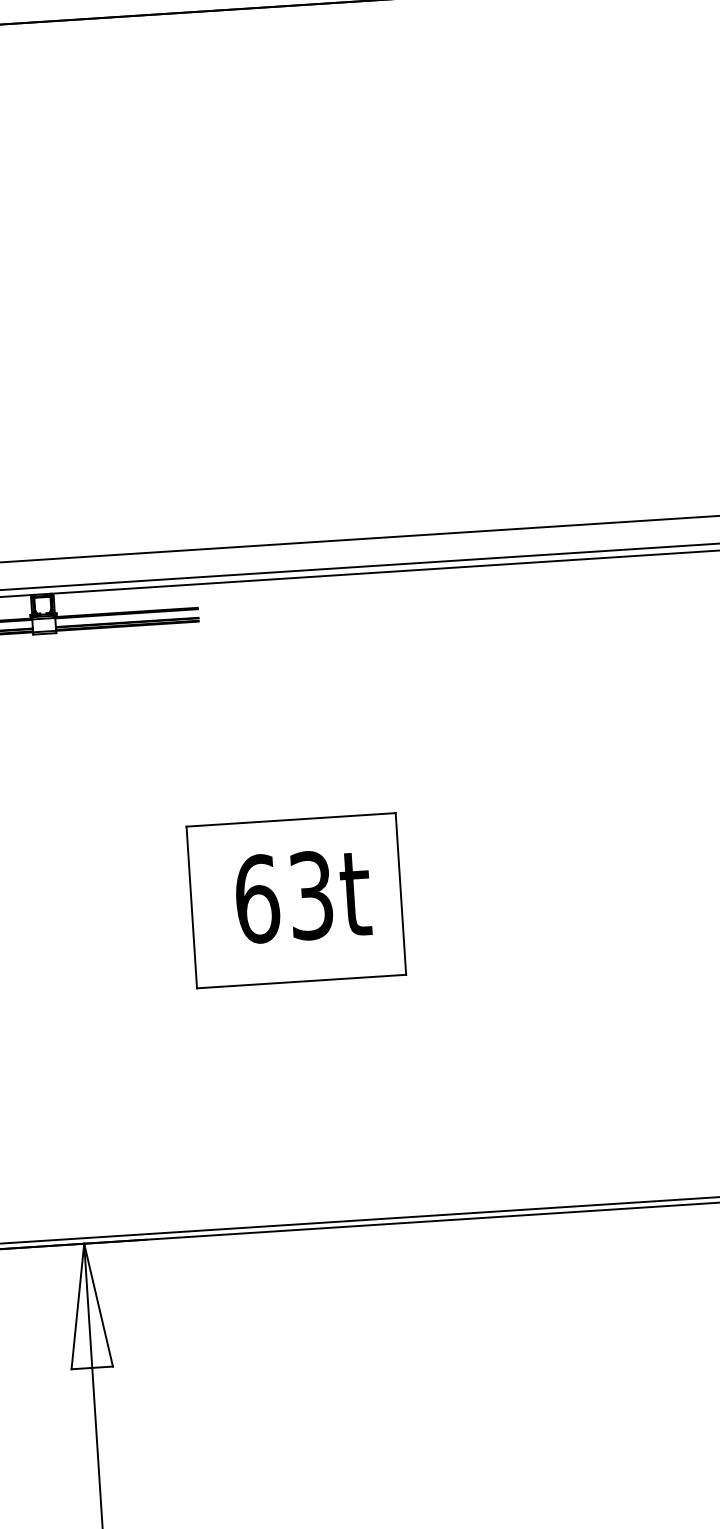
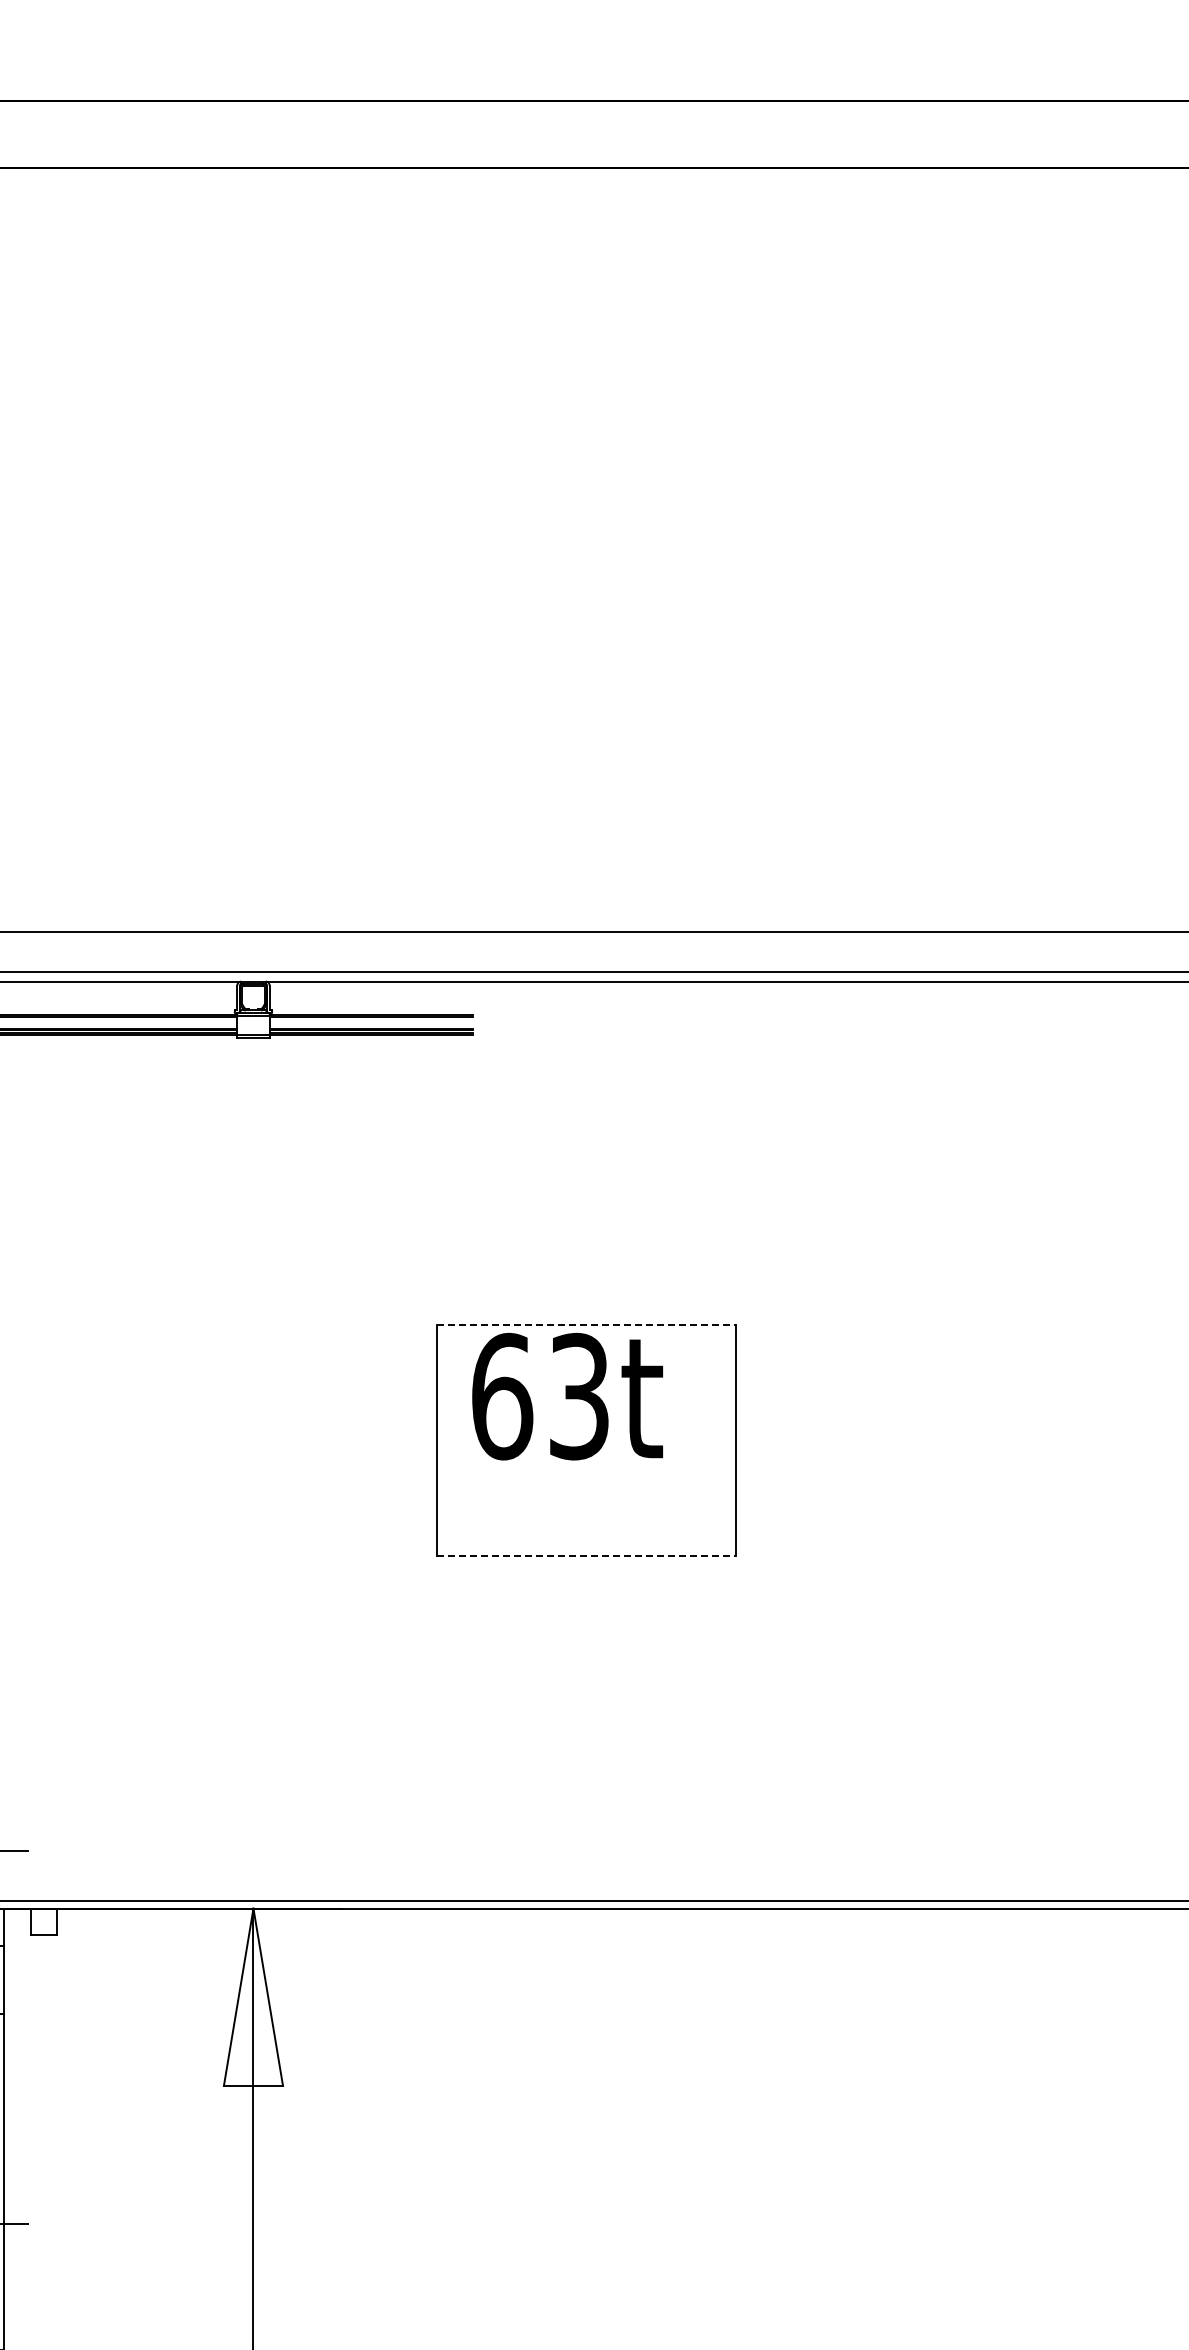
line: (291, 820) -> (587, 1325), solid -> dashed
text: (303, 896) -> (567, 1396), moved
line: (302, 981) -> (587, 1555), solid -> dashed

